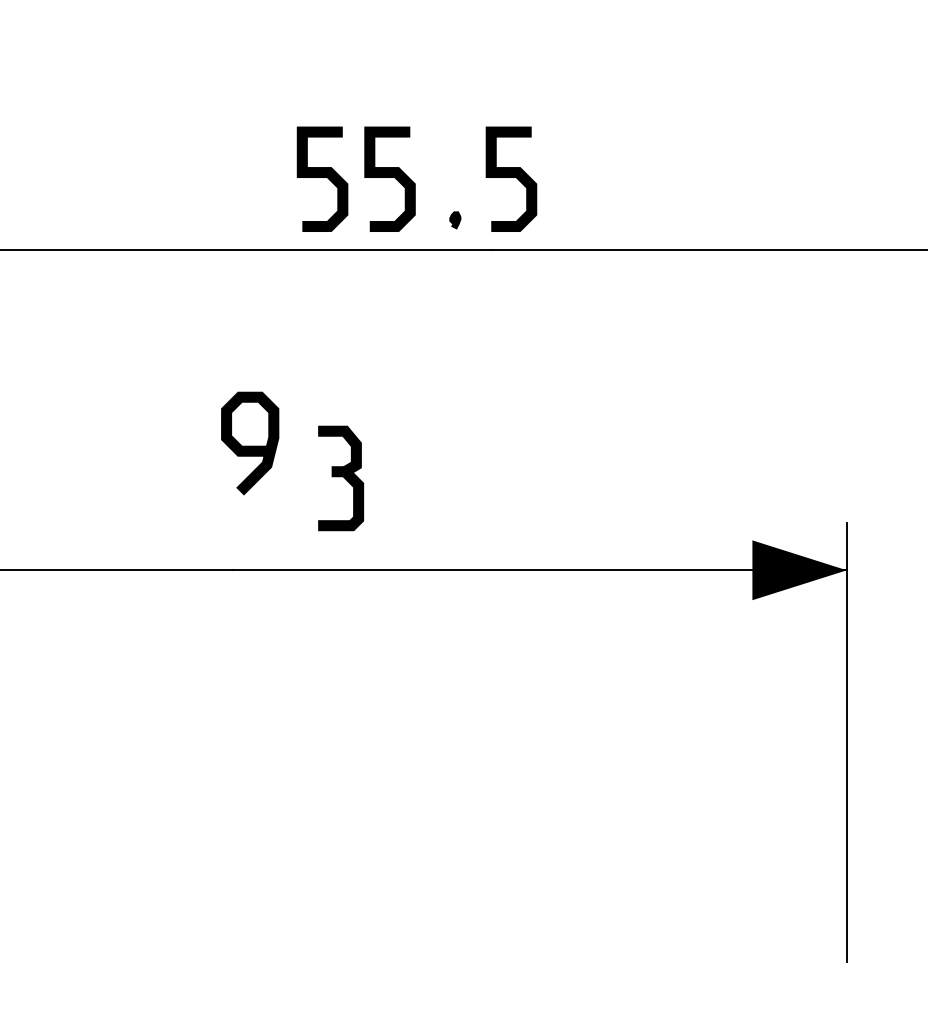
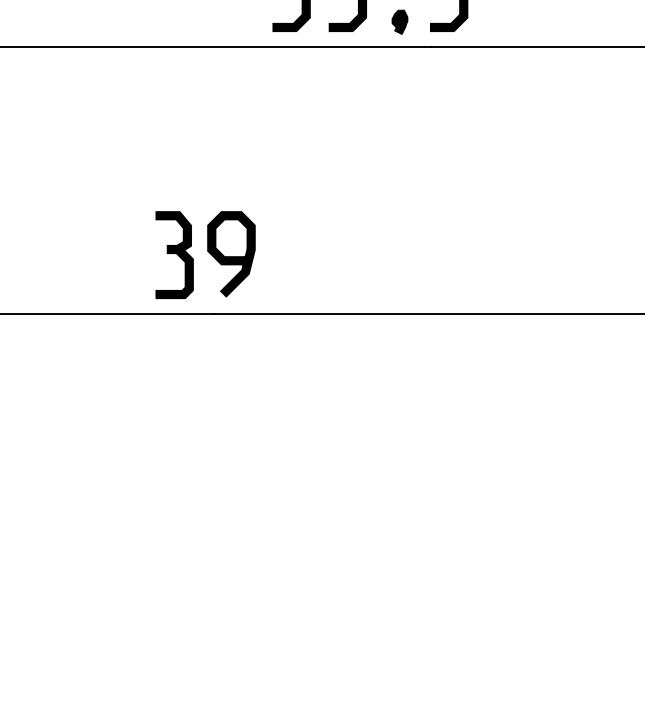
part: (455, 220) -> (400, 22), size x1.67
curve: (250, 445) -> (231, 255), moved
part: (341, 478) -> (175, 255), moved

